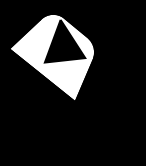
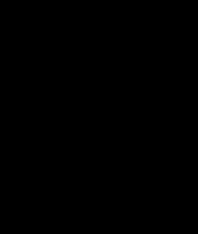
fill: (52, 58) -> (111, 69), added

